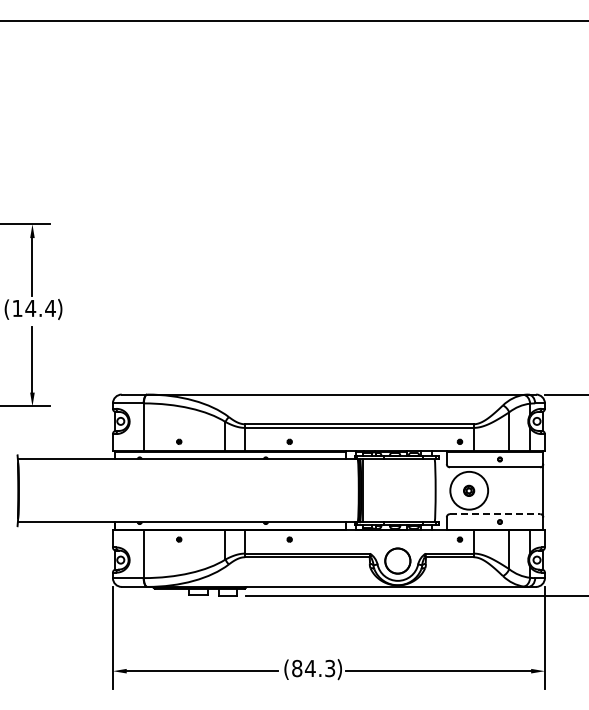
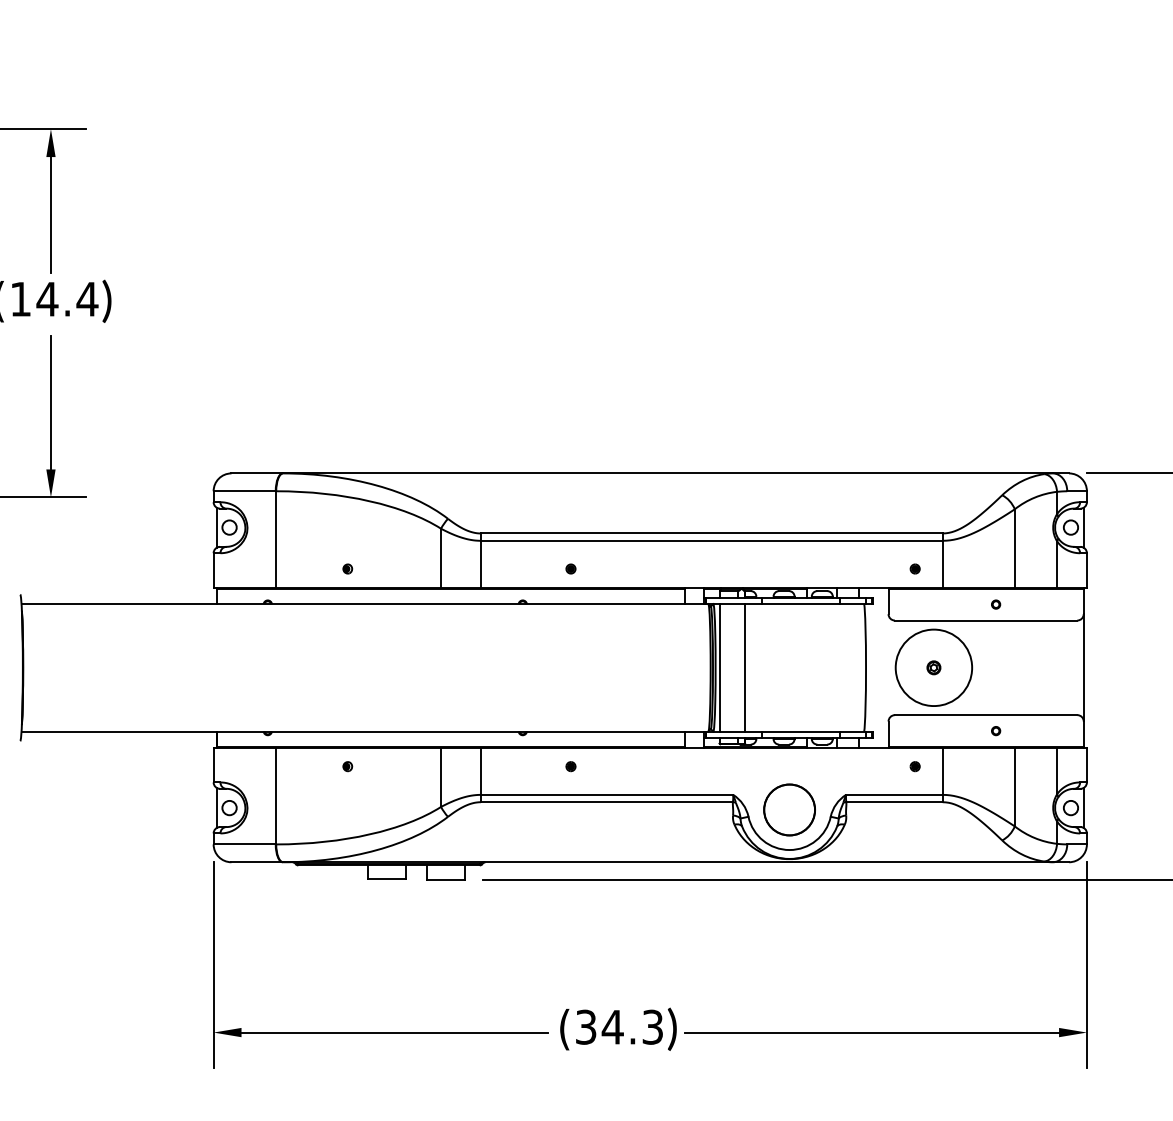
line: (375, 490) -> (744, 667), added
part: (469, 490) -> (934, 667), size x0.62
line: (495, 514) -> (986, 715), dashed -> solid
text: (297, 668) -> (586, 1027), (84.3 -> (34.3

